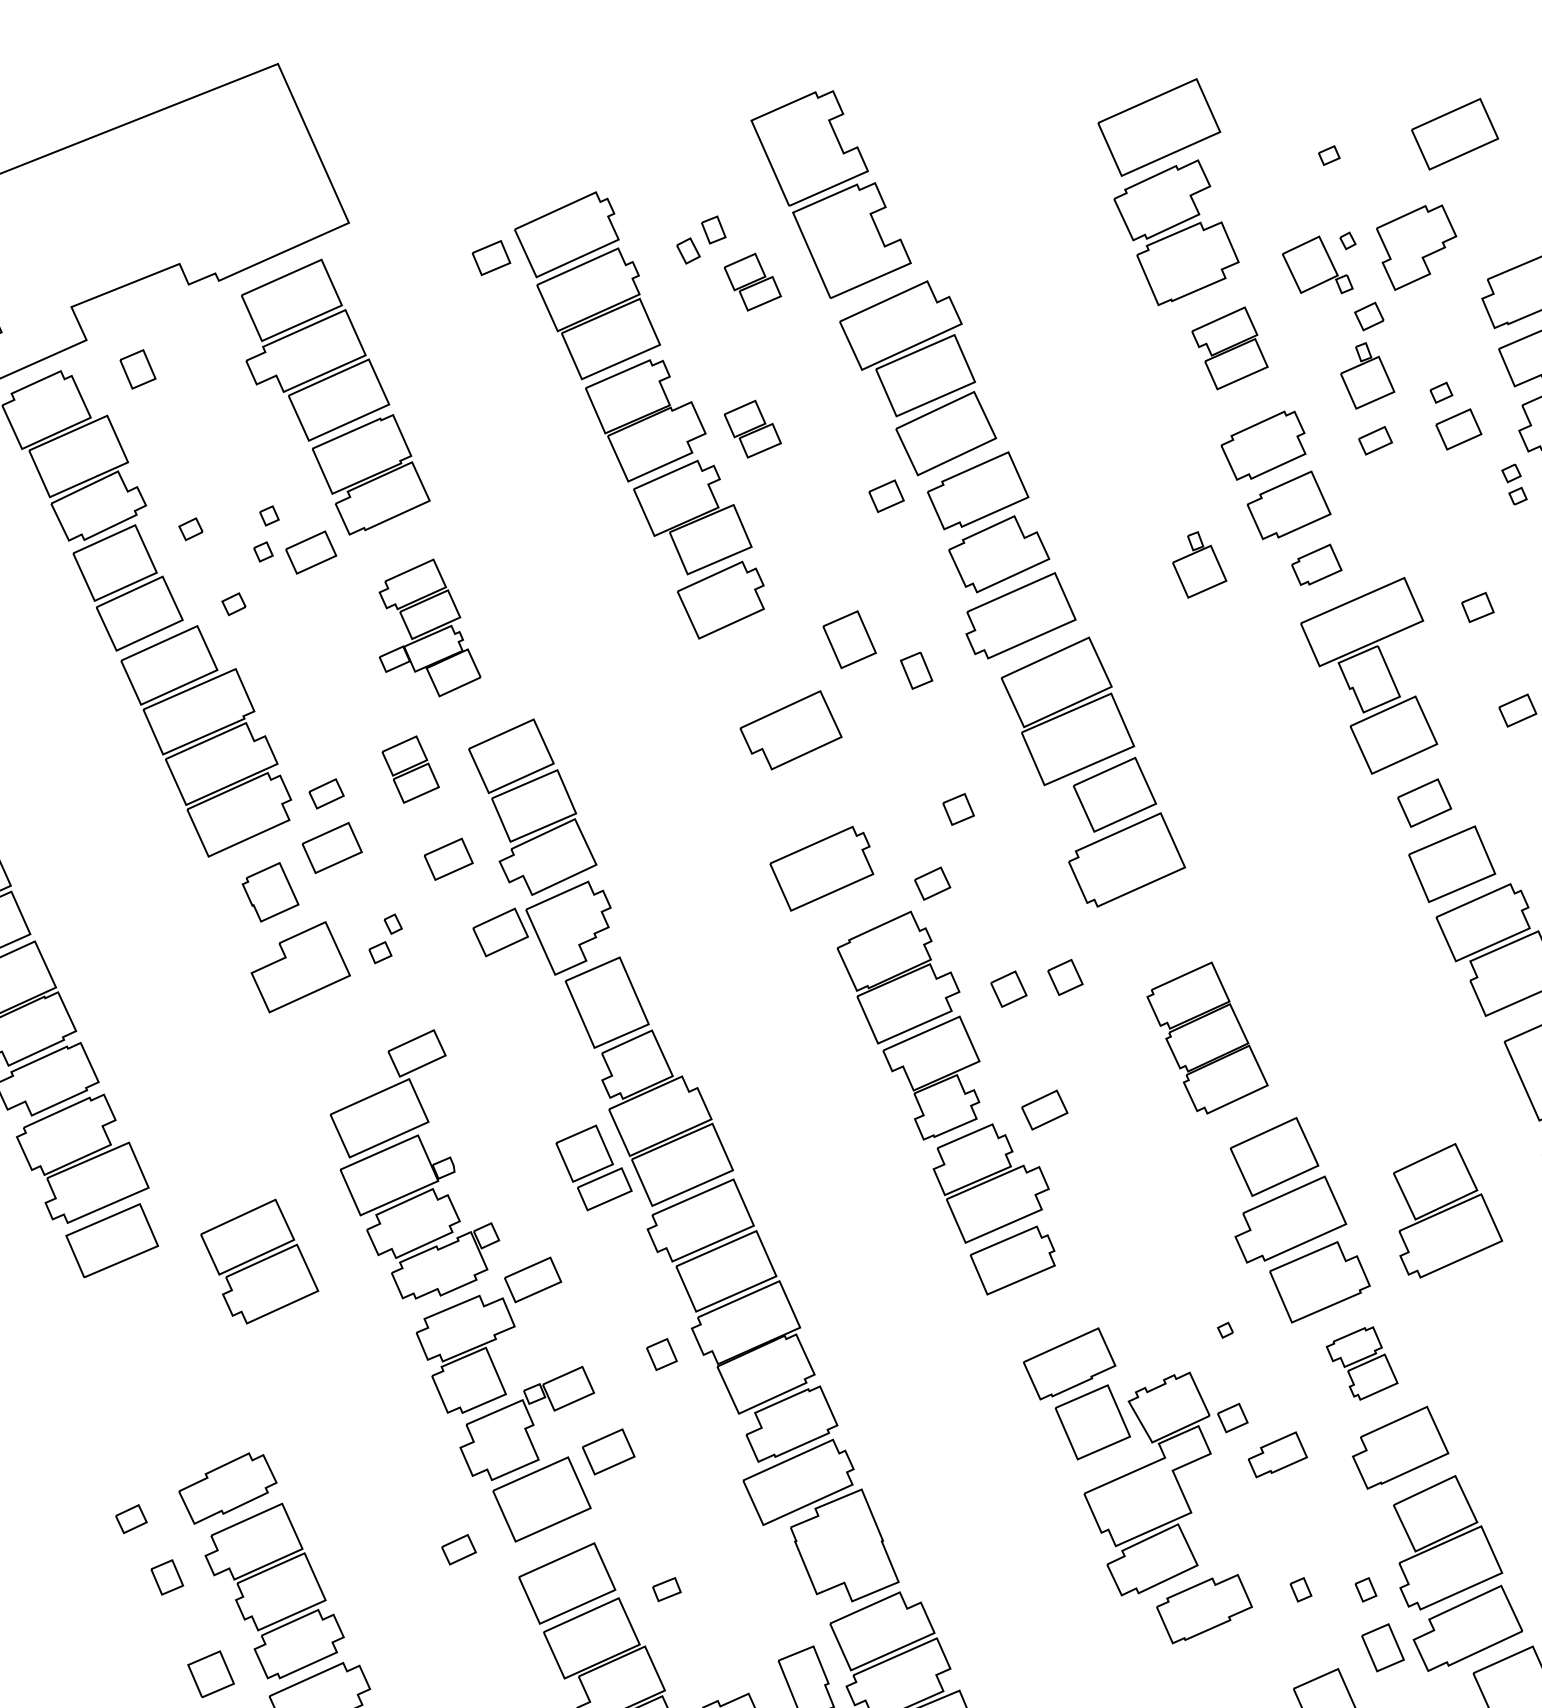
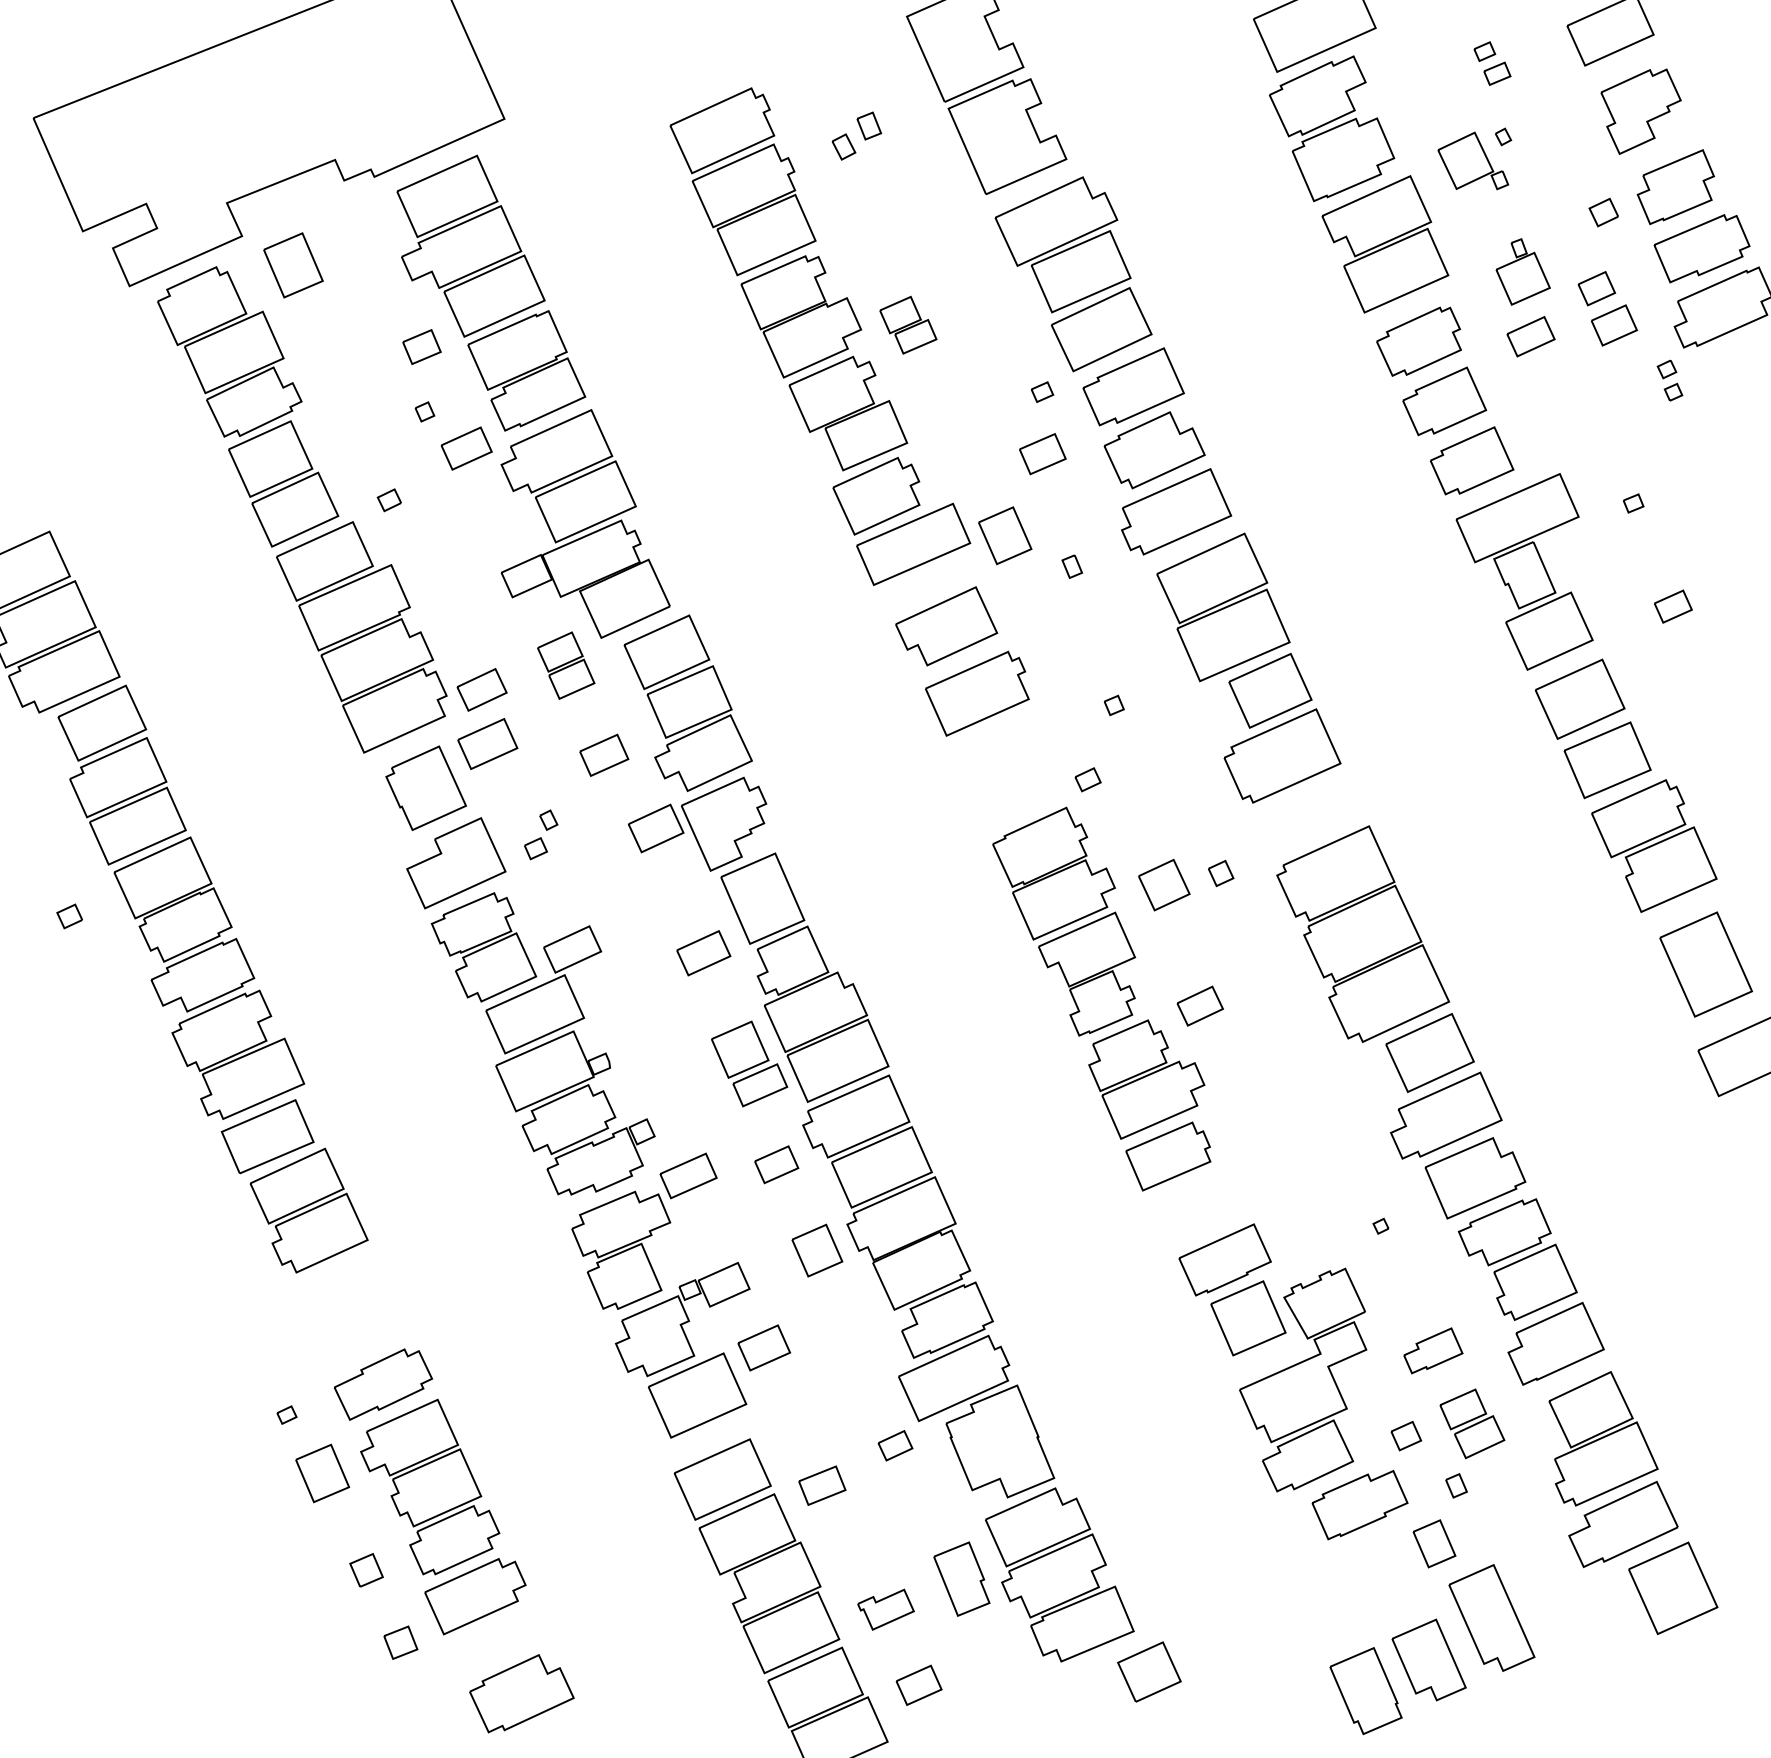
part: (1341, 177) -> (1497, 73), added
part: (1415, 247) -> (1640, 111), moved
part: (490, 257) -> (421, 346), moved
part: (752, 281) -> (908, 177), removed
part: (1368, 316) -> (1603, 212), moved
part: (1229, 348) -> (1385, 244), size x1.67
part: (137, 369) -> (293, 265), size x1.67
part: (1440, 392) -> (1596, 288), size x1.67
part: (1374, 440) -> (1530, 336), size x1.43
part: (886, 495) -> (1042, 391), size x0.62
part: (189, 529) -> (345, 425), removed
part: (262, 551) -> (418, 447), removed
part: (886, 558) -> (1042, 454), added
part: (1198, 564) -> (1354, 460), removed
part: (1316, 564) -> (1472, 460), size x1.67
part: (1477, 607) -> (1633, 503), size x0.62
part: (429, 627) -> (585, 523), size x1.67
part: (757, 647) -> (913, 543), added
part: (916, 670) -> (1072, 566), size x0.62
part: (325, 793) -> (481, 689), size x1.43
part: (1423, 802) -> (1579, 698), size x1.67
part: (958, 809) -> (1114, 705), size x0.62
part: (821, 868) -> (977, 693), moved
part: (931, 883) -> (1087, 779), size x0.71
part: (269, 892) -> (425, 788), size x1.43
part: (1065, 977) -> (1221, 873), size x0.71
part: (1008, 989) -> (1164, 885), size x1.43
part: (1206, 1037) -> (1362, 933), size x1.43
part: (327, 1051) -> (483, 947), added
part: (547, 1057) -> (703, 953), added
part: (1447, 1210) -> (1603, 1106), removed
part: (258, 1261) -> (308, 1210), moved
part: (620, 1268) -> (776, 1164), added
part: (661, 1354) -> (817, 1250), size x1.67
part: (1361, 1363) -> (1517, 1259), size x1.67
part: (1232, 1418) -> (1406, 1436), moved
part: (130, 1518) -> (286, 1414), size x0.62
part: (1316, 1527) -> (1472, 1423), added
part: (458, 1549) -> (895, 1445), moved
part: (166, 1577) -> (322, 1473), size x1.67
part: (666, 1589) -> (822, 1485), size x1.67
part: (1365, 1589) -> (1521, 1485), removed
part: (1382, 1647) -> (1434, 1543), moved
part: (210, 1674) -> (366, 1570), size x0.71

